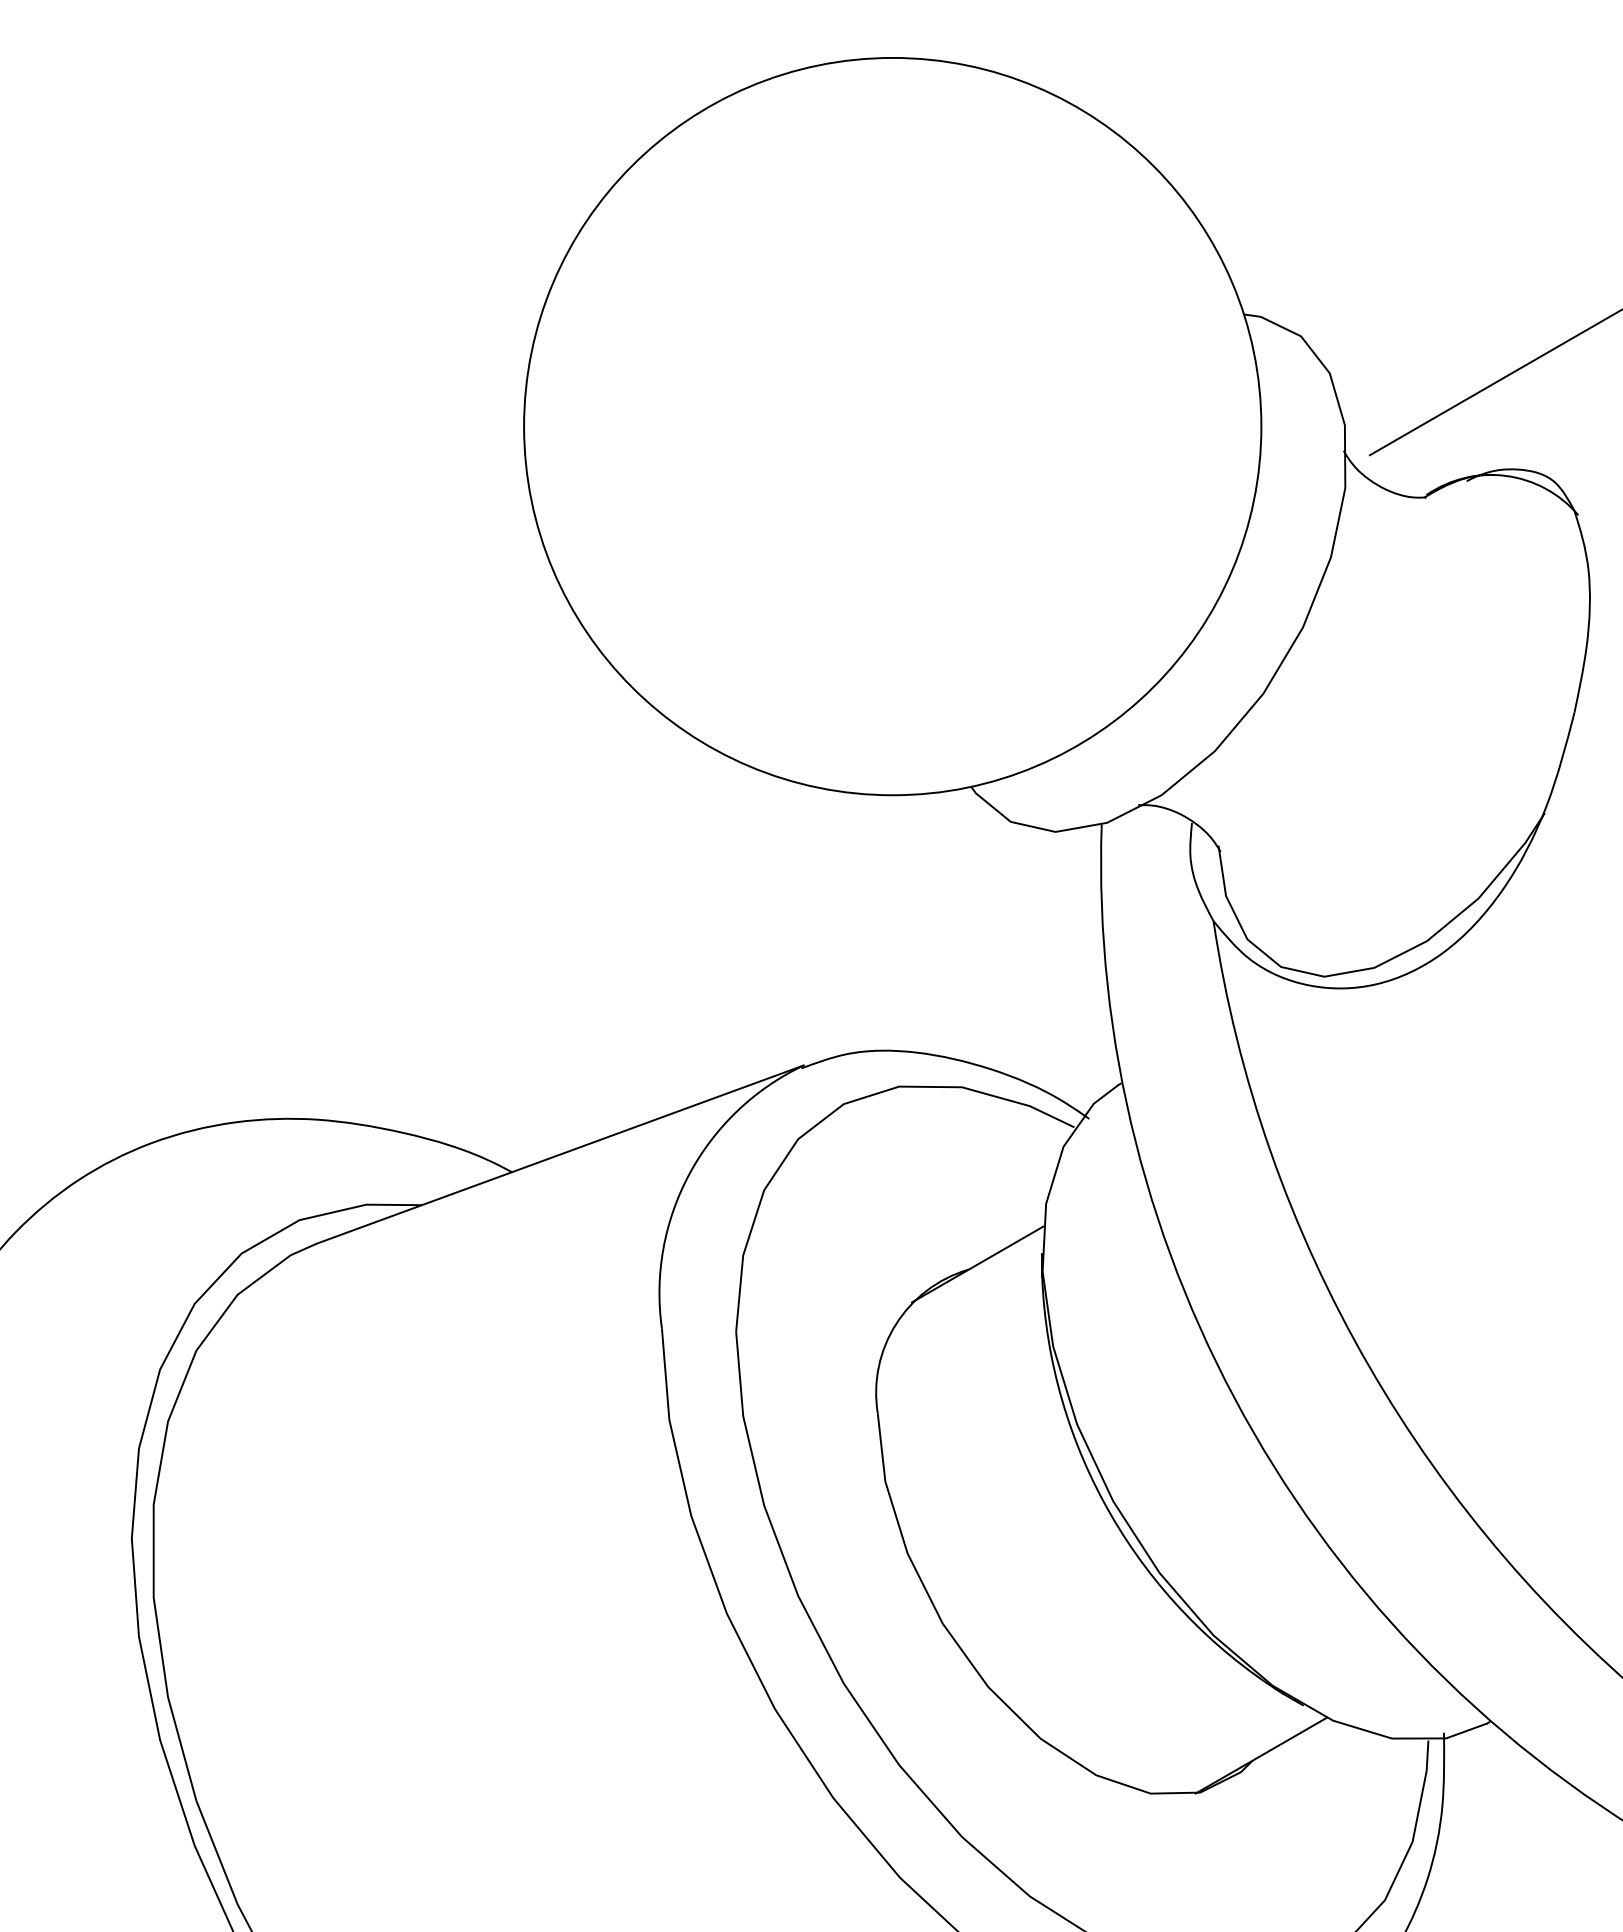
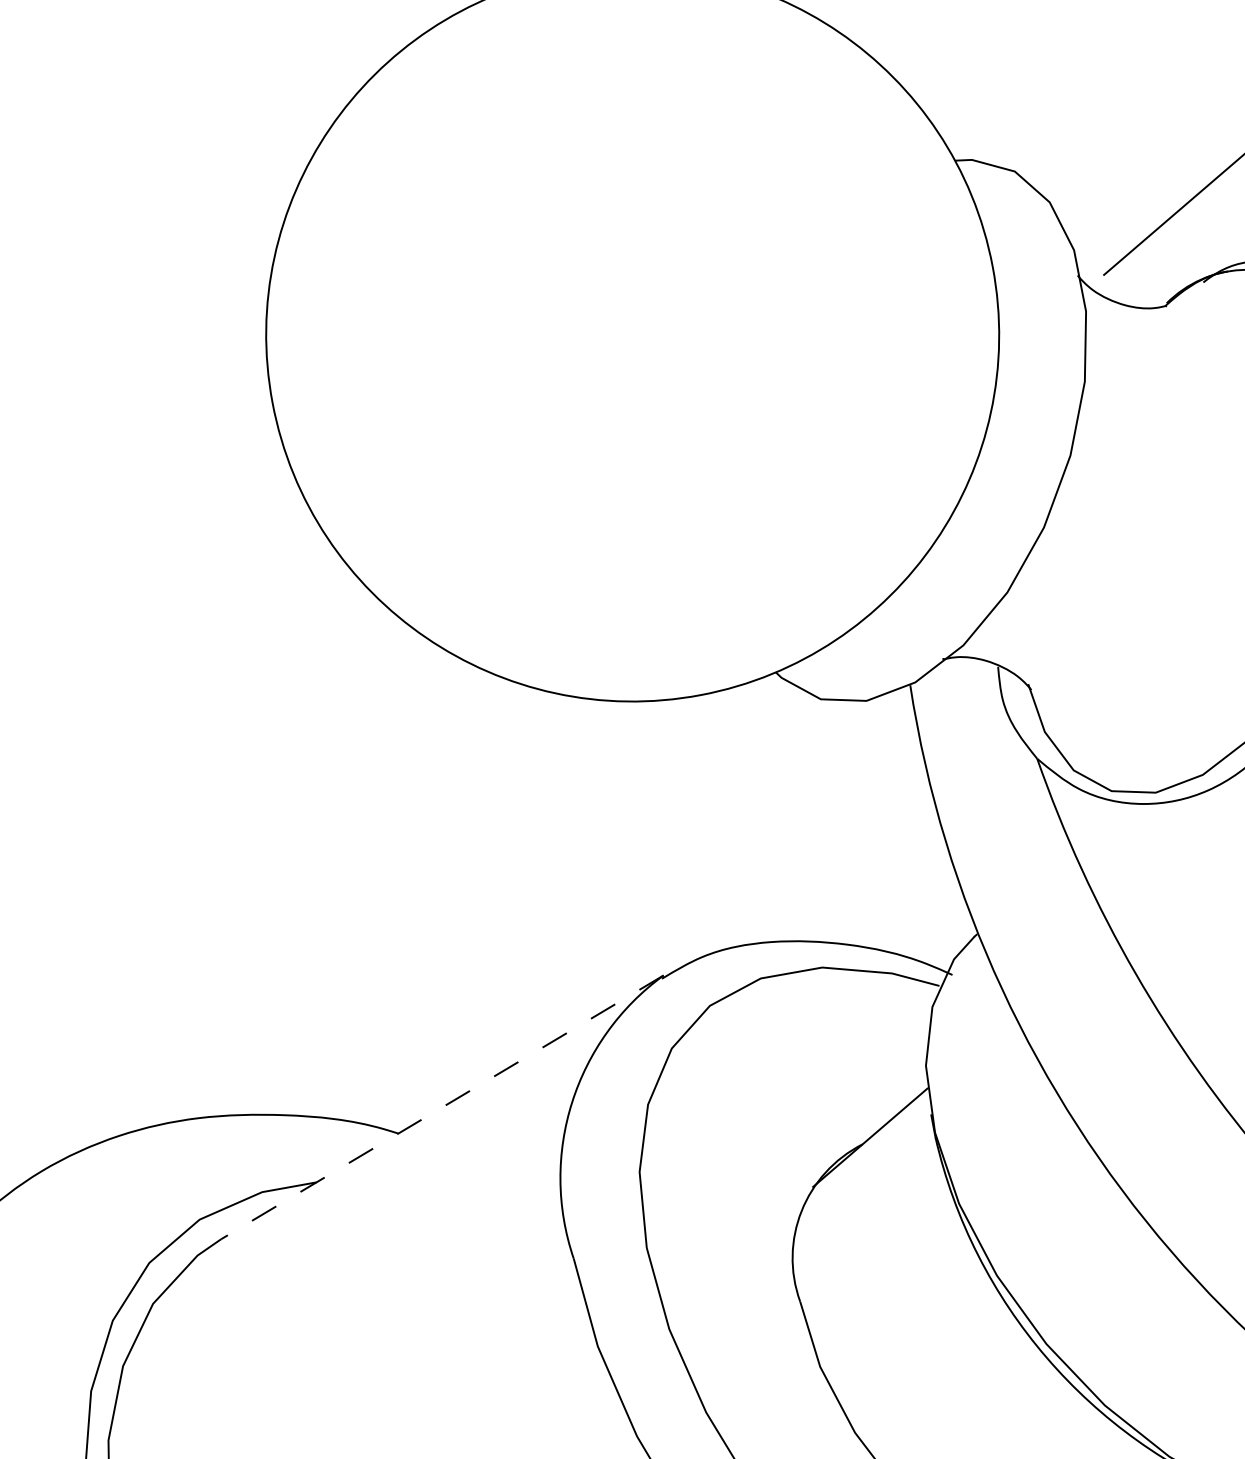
line: (559, 1154) -> (441, 1107), solid -> dashed

